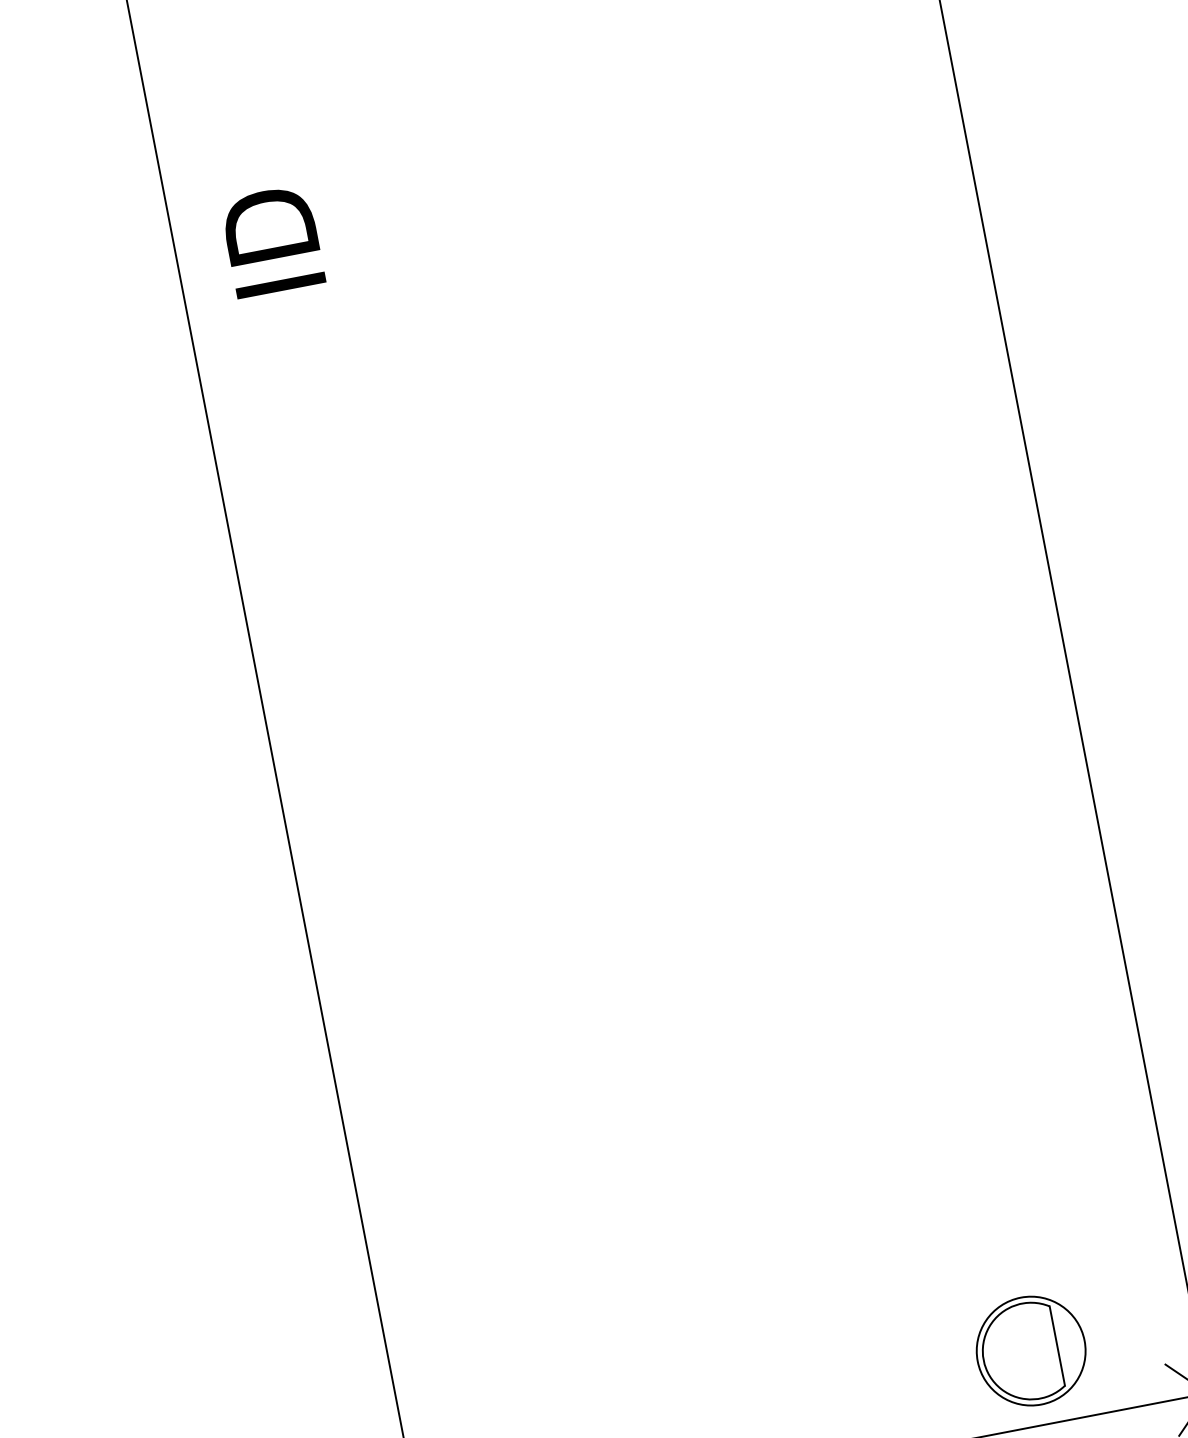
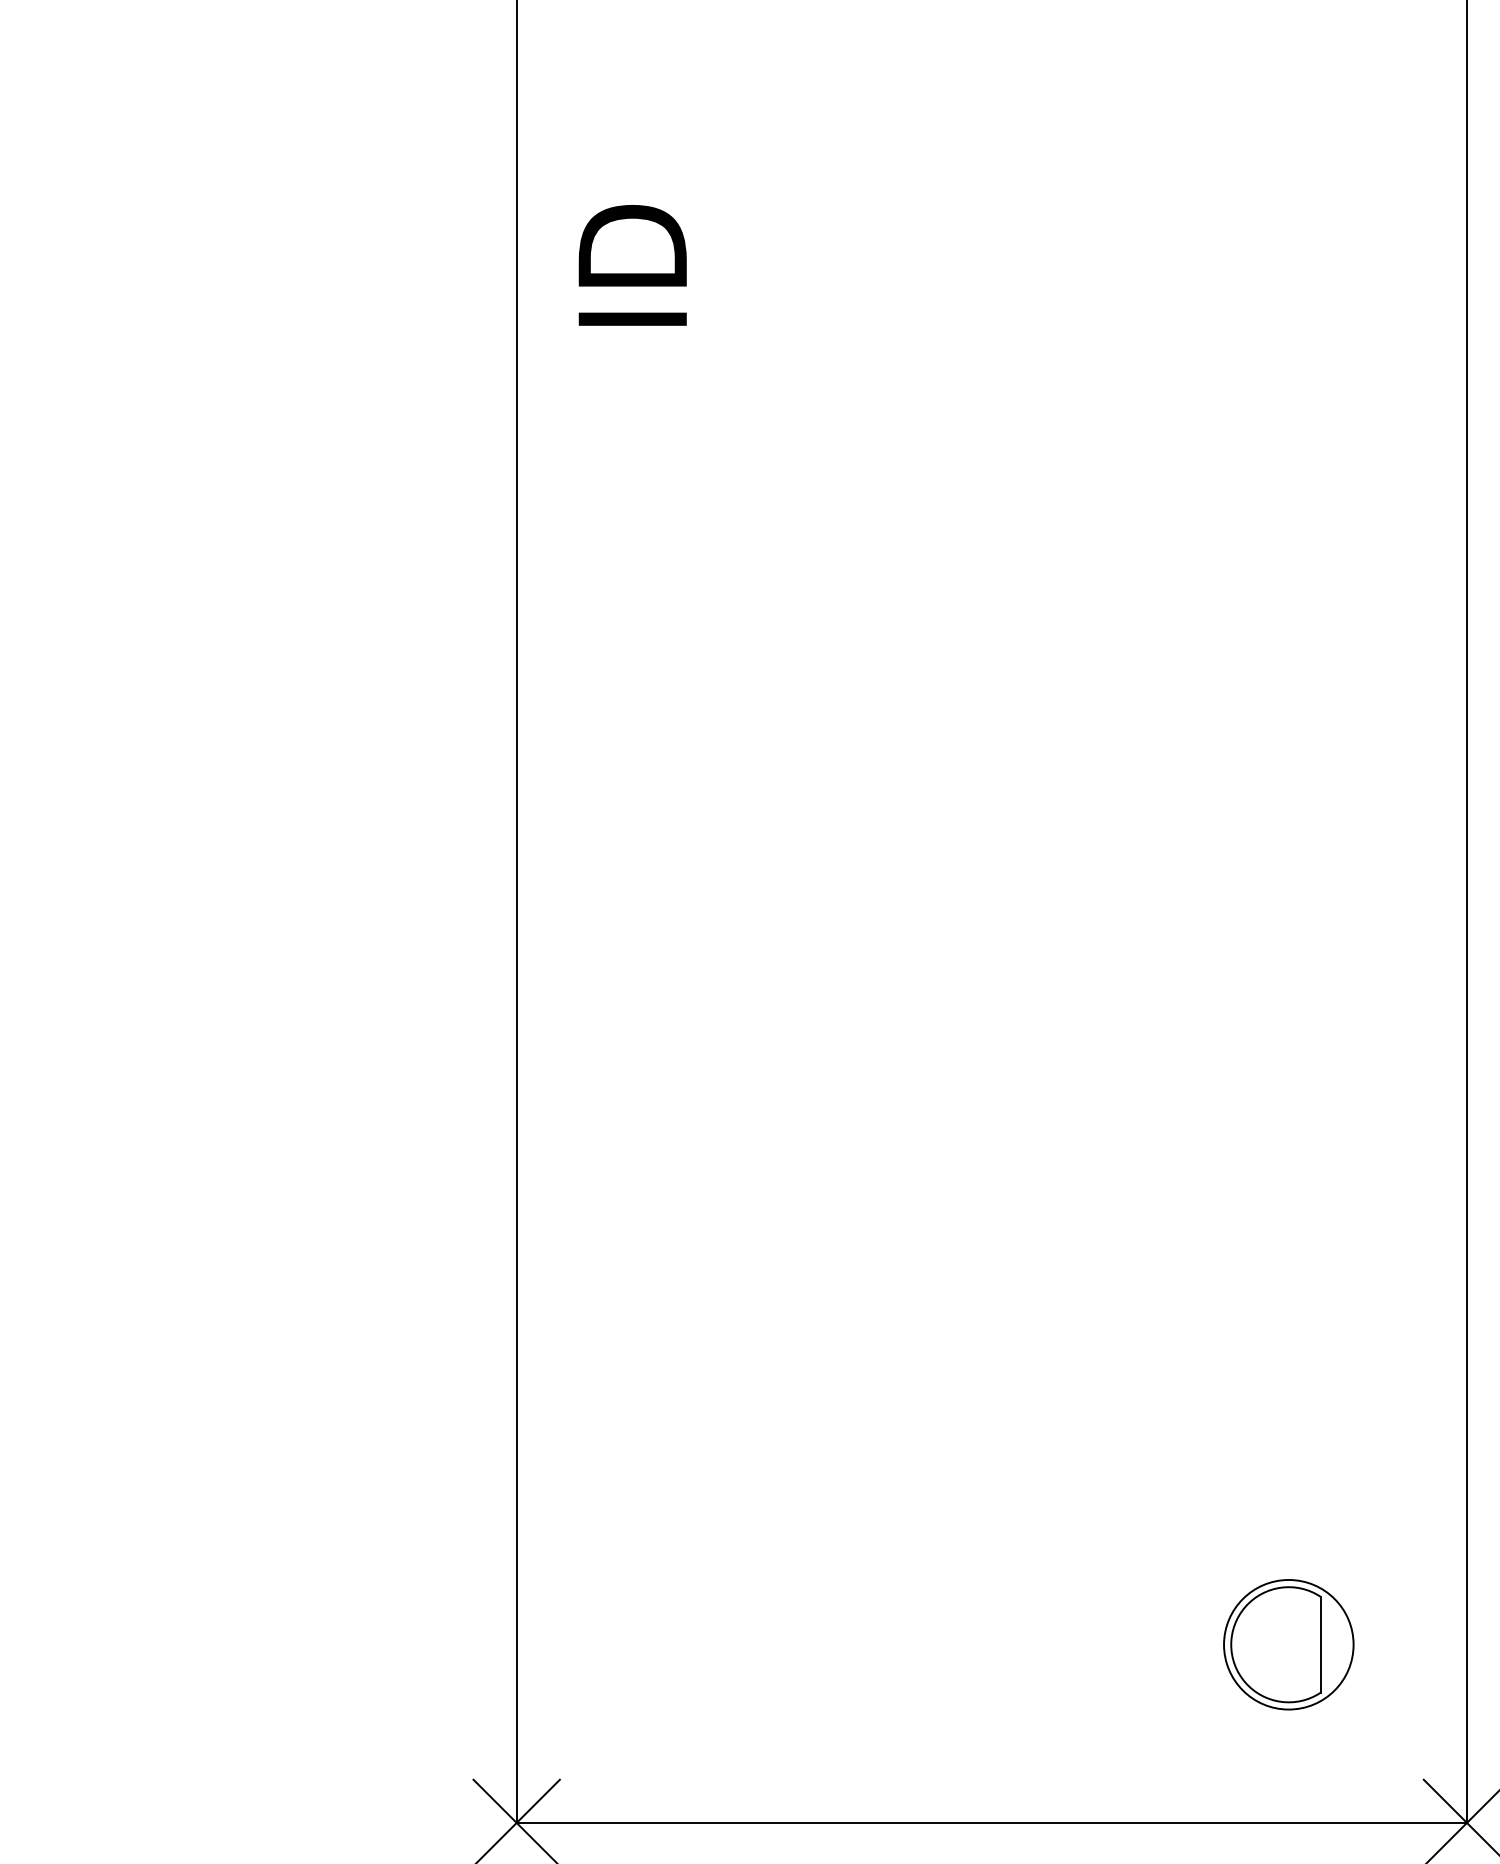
part: (1030, 1350) -> (1288, 1644), moved

